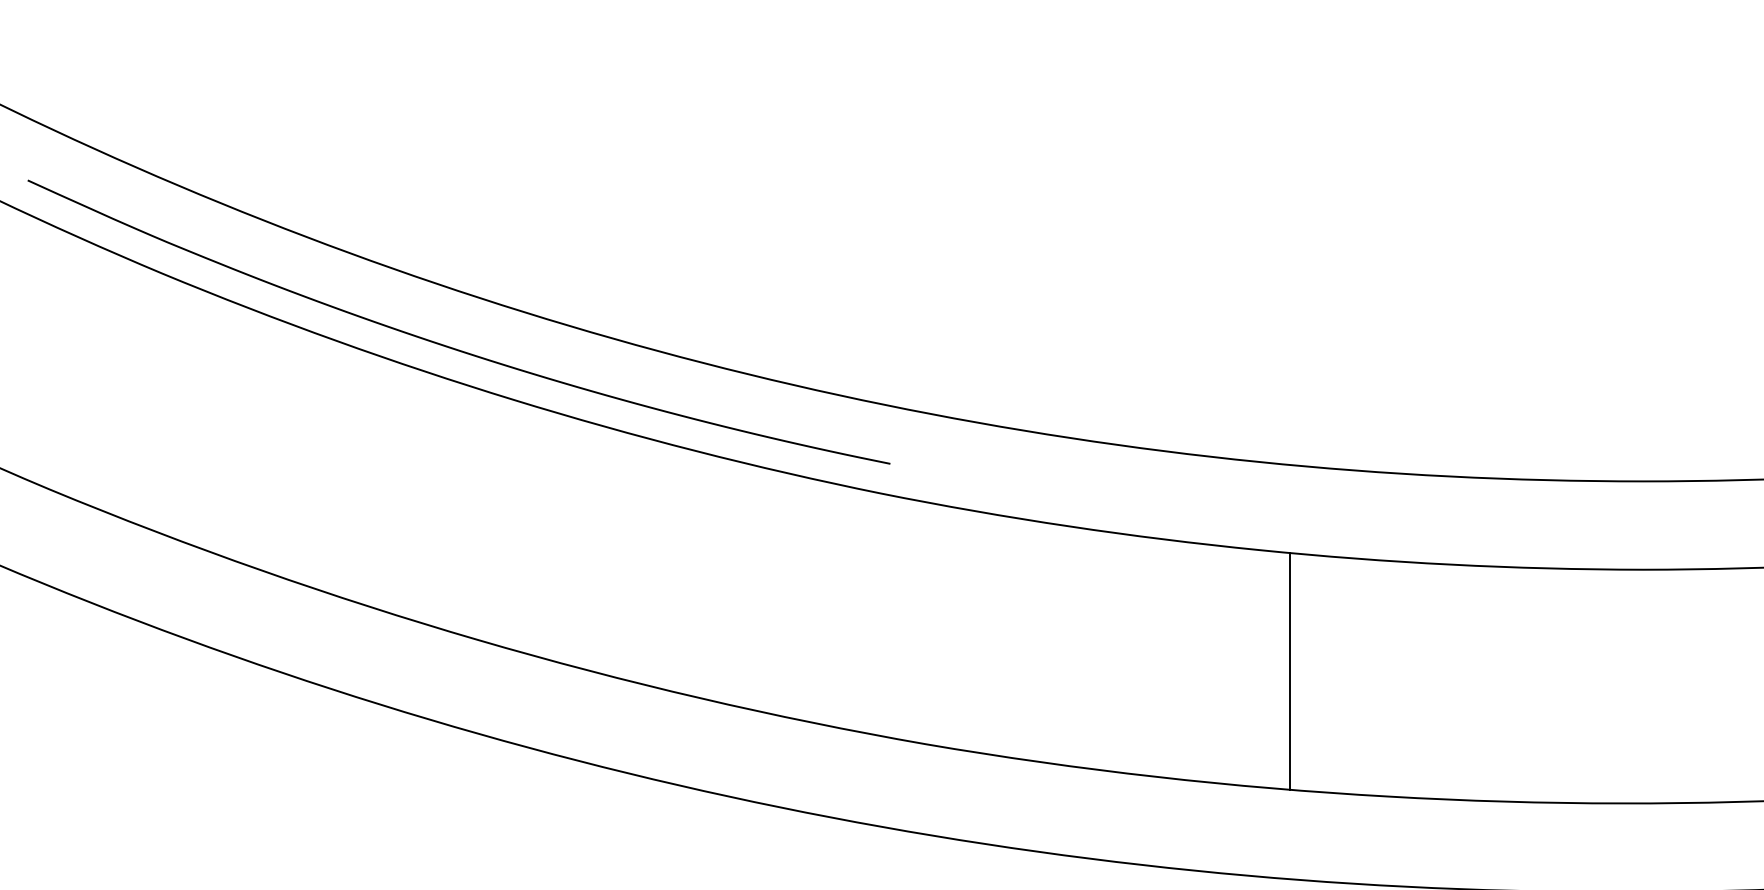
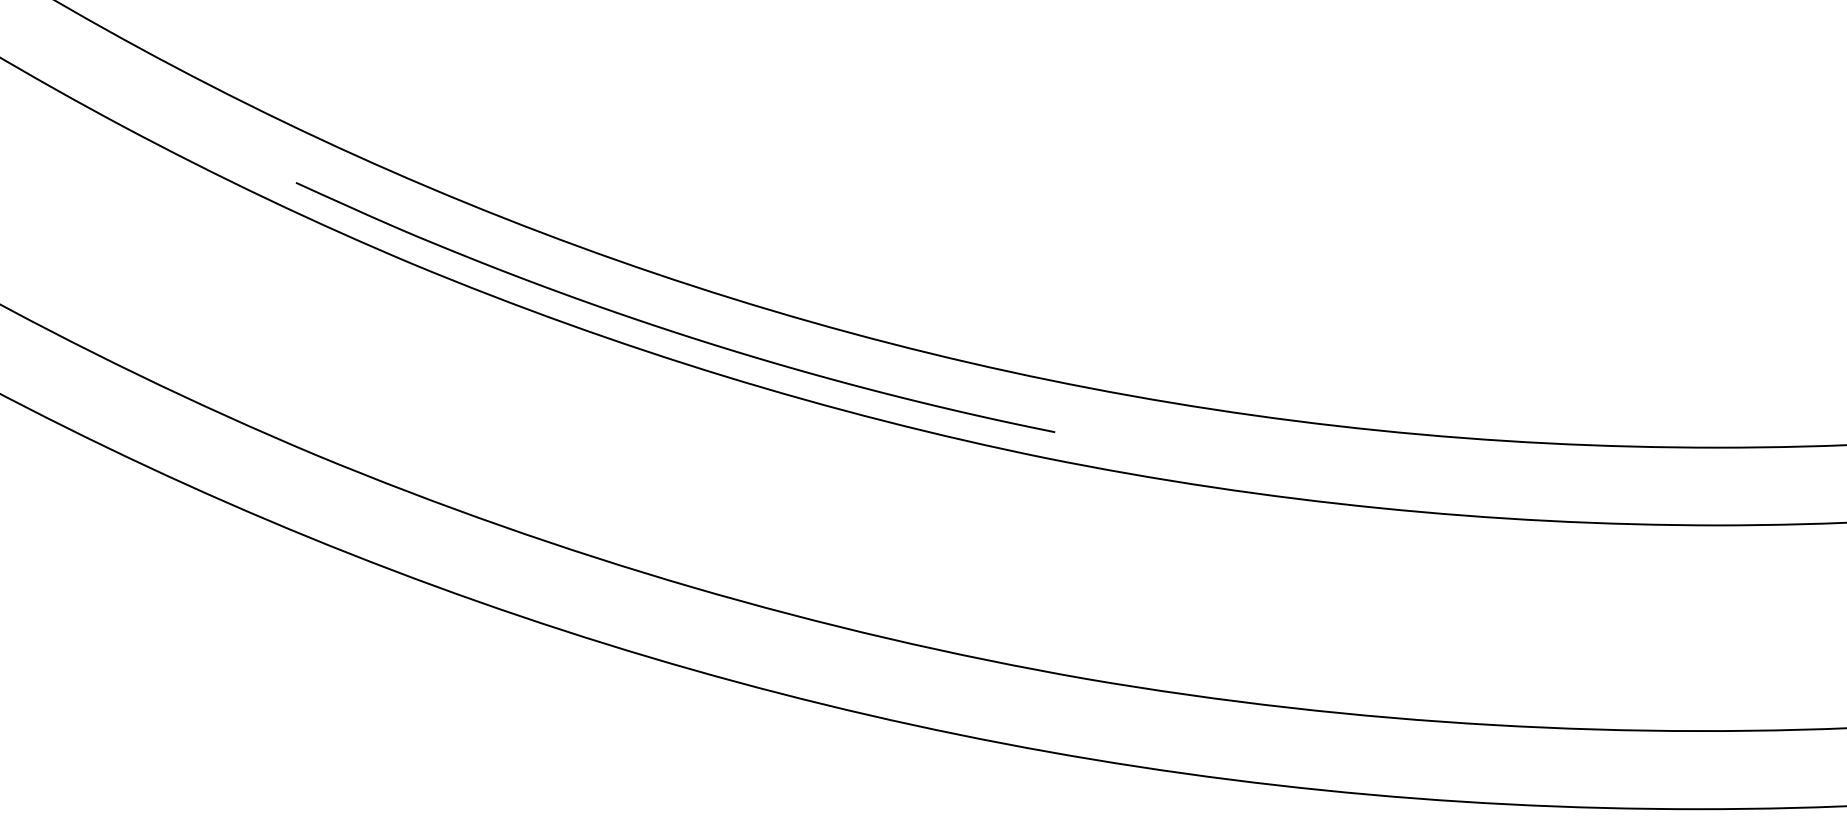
line: (1289, 672) -> (1406, 615), removed

